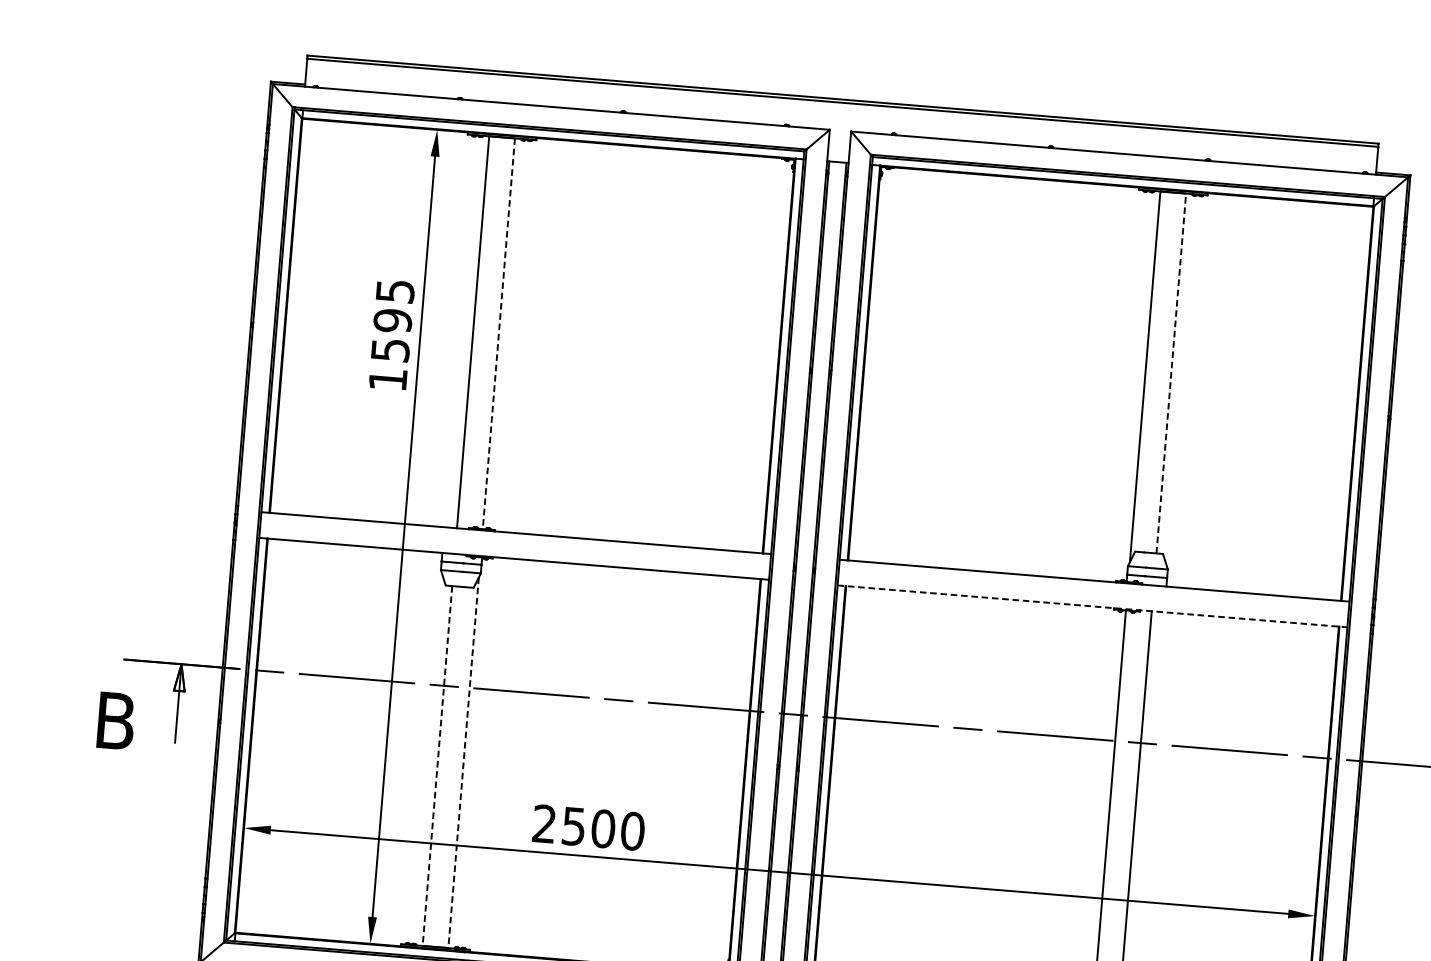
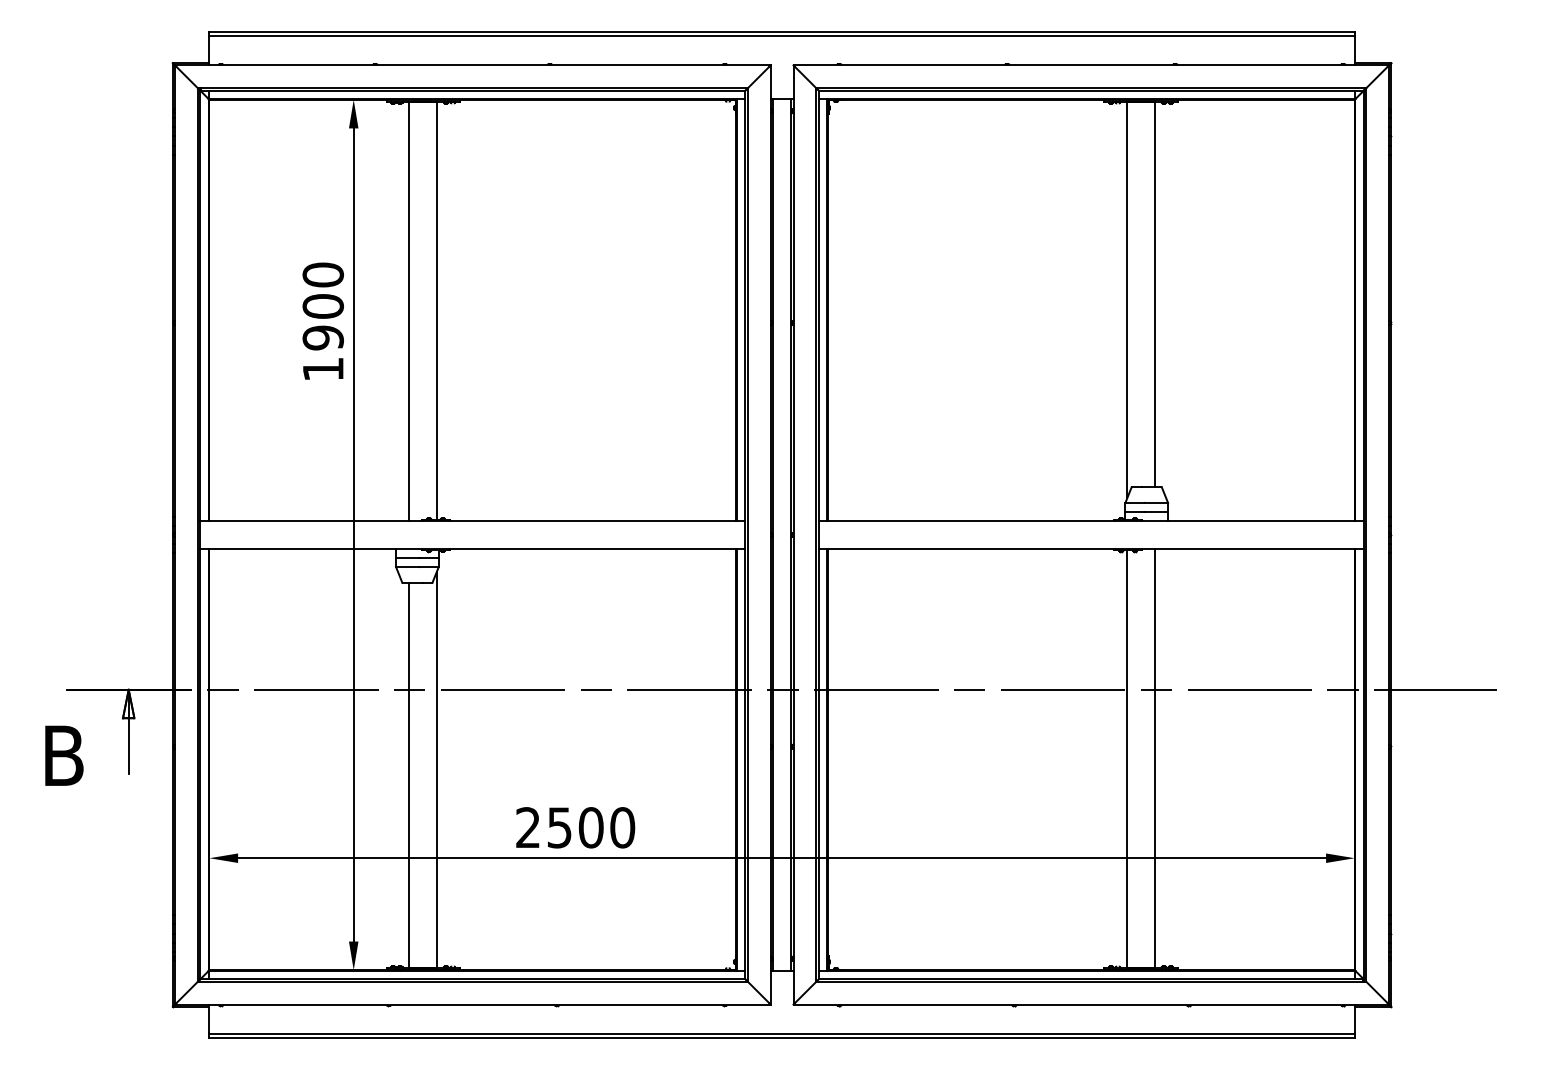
text: (392, 320) -> (322, 306), 1595 -> 1900
line: (498, 333) -> (436, 310), dashed -> solid
line: (1171, 372) -> (1154, 293), dashed -> solid
line: (1092, 606) -> (1091, 548), dashed -> solid
line: (463, 763) -> (436, 770), dashed -> solid
line: (437, 766) -> (409, 775), dashed -> solid

